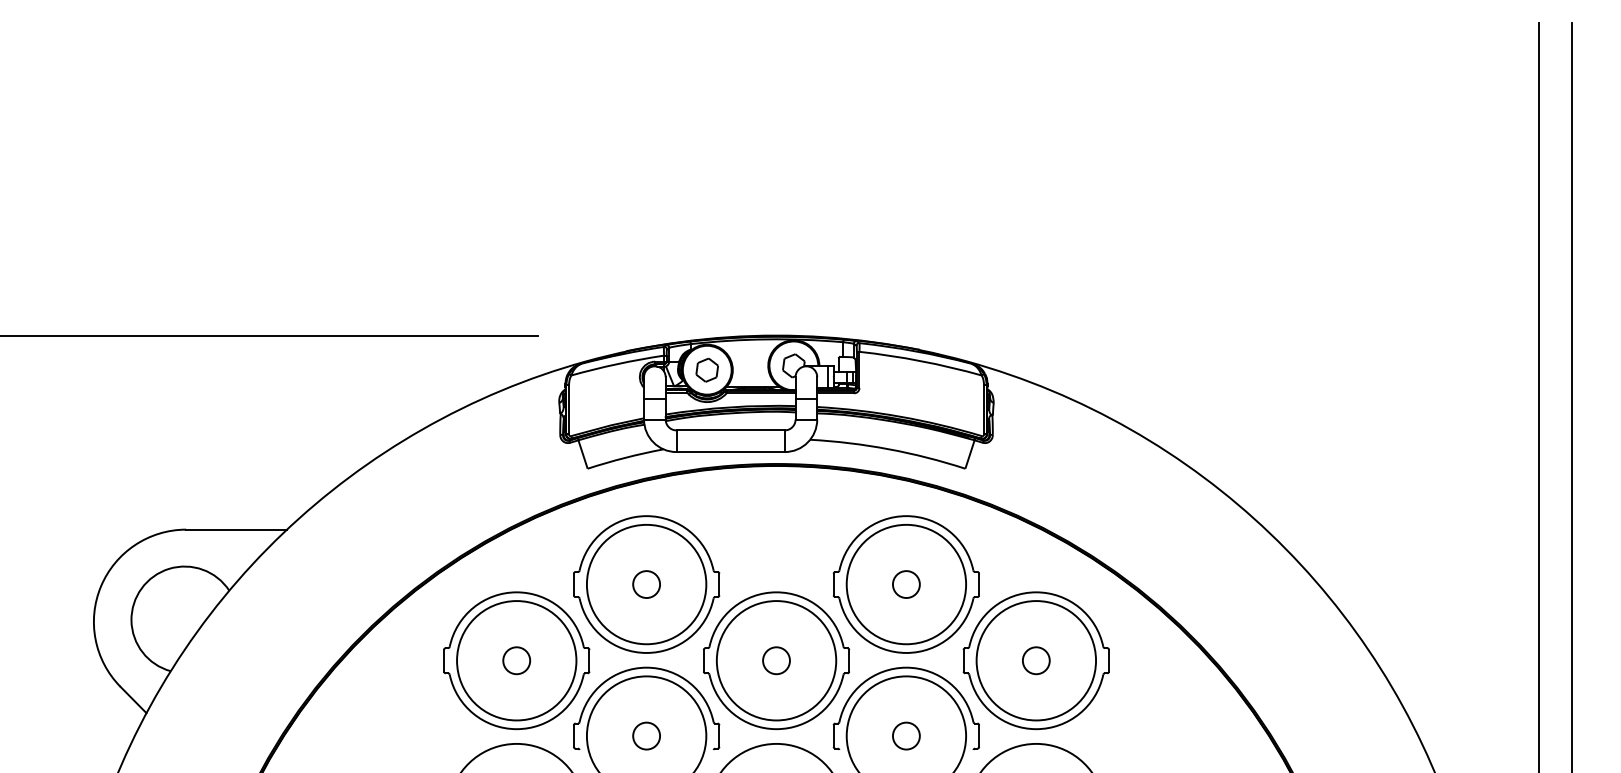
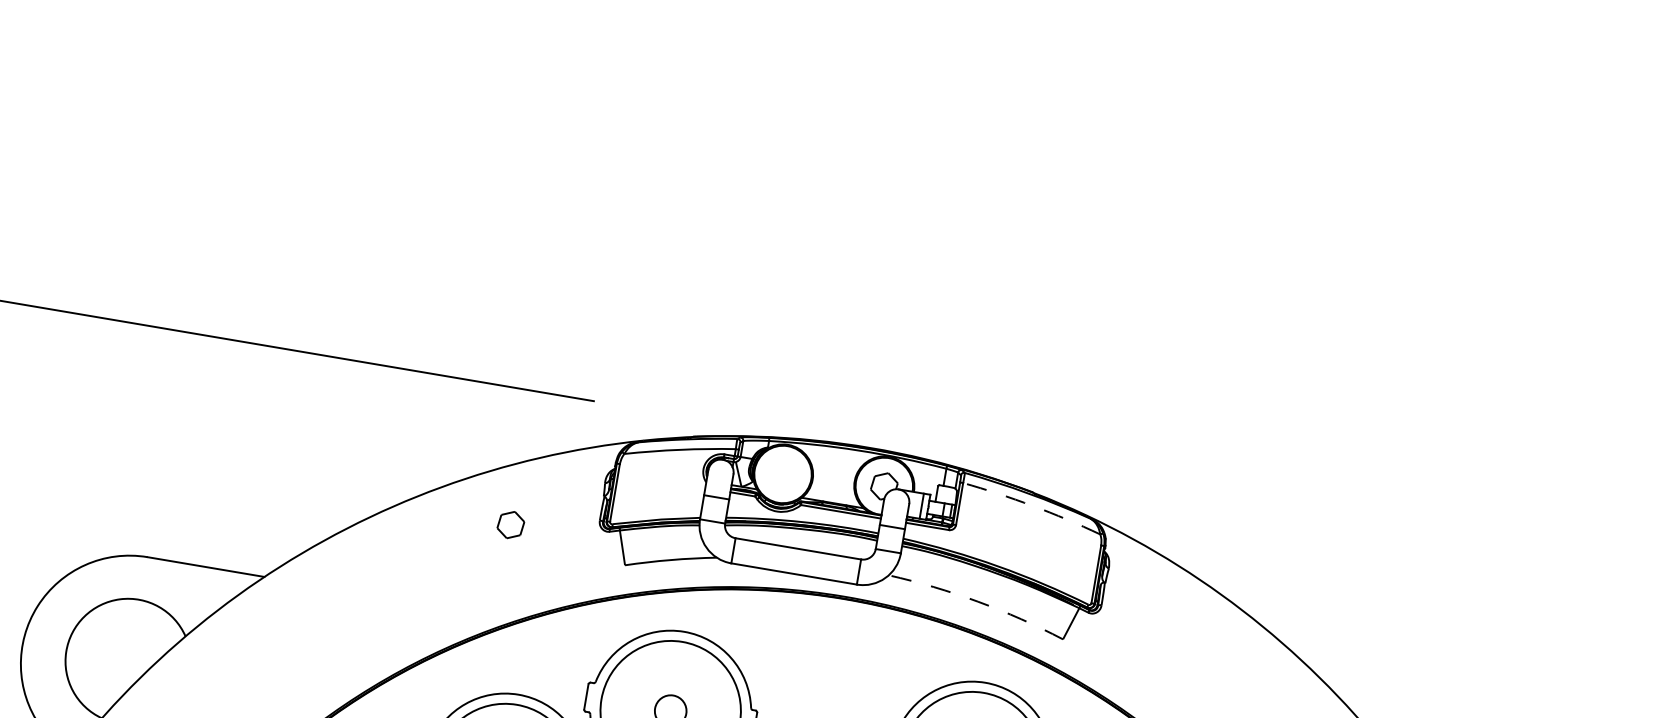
arc: (921, 361) -> (1033, 506), solid -> dashed
part: (706, 369) -> (510, 524), moved
arc: (888, 449) -> (977, 601), solid -> dashed

